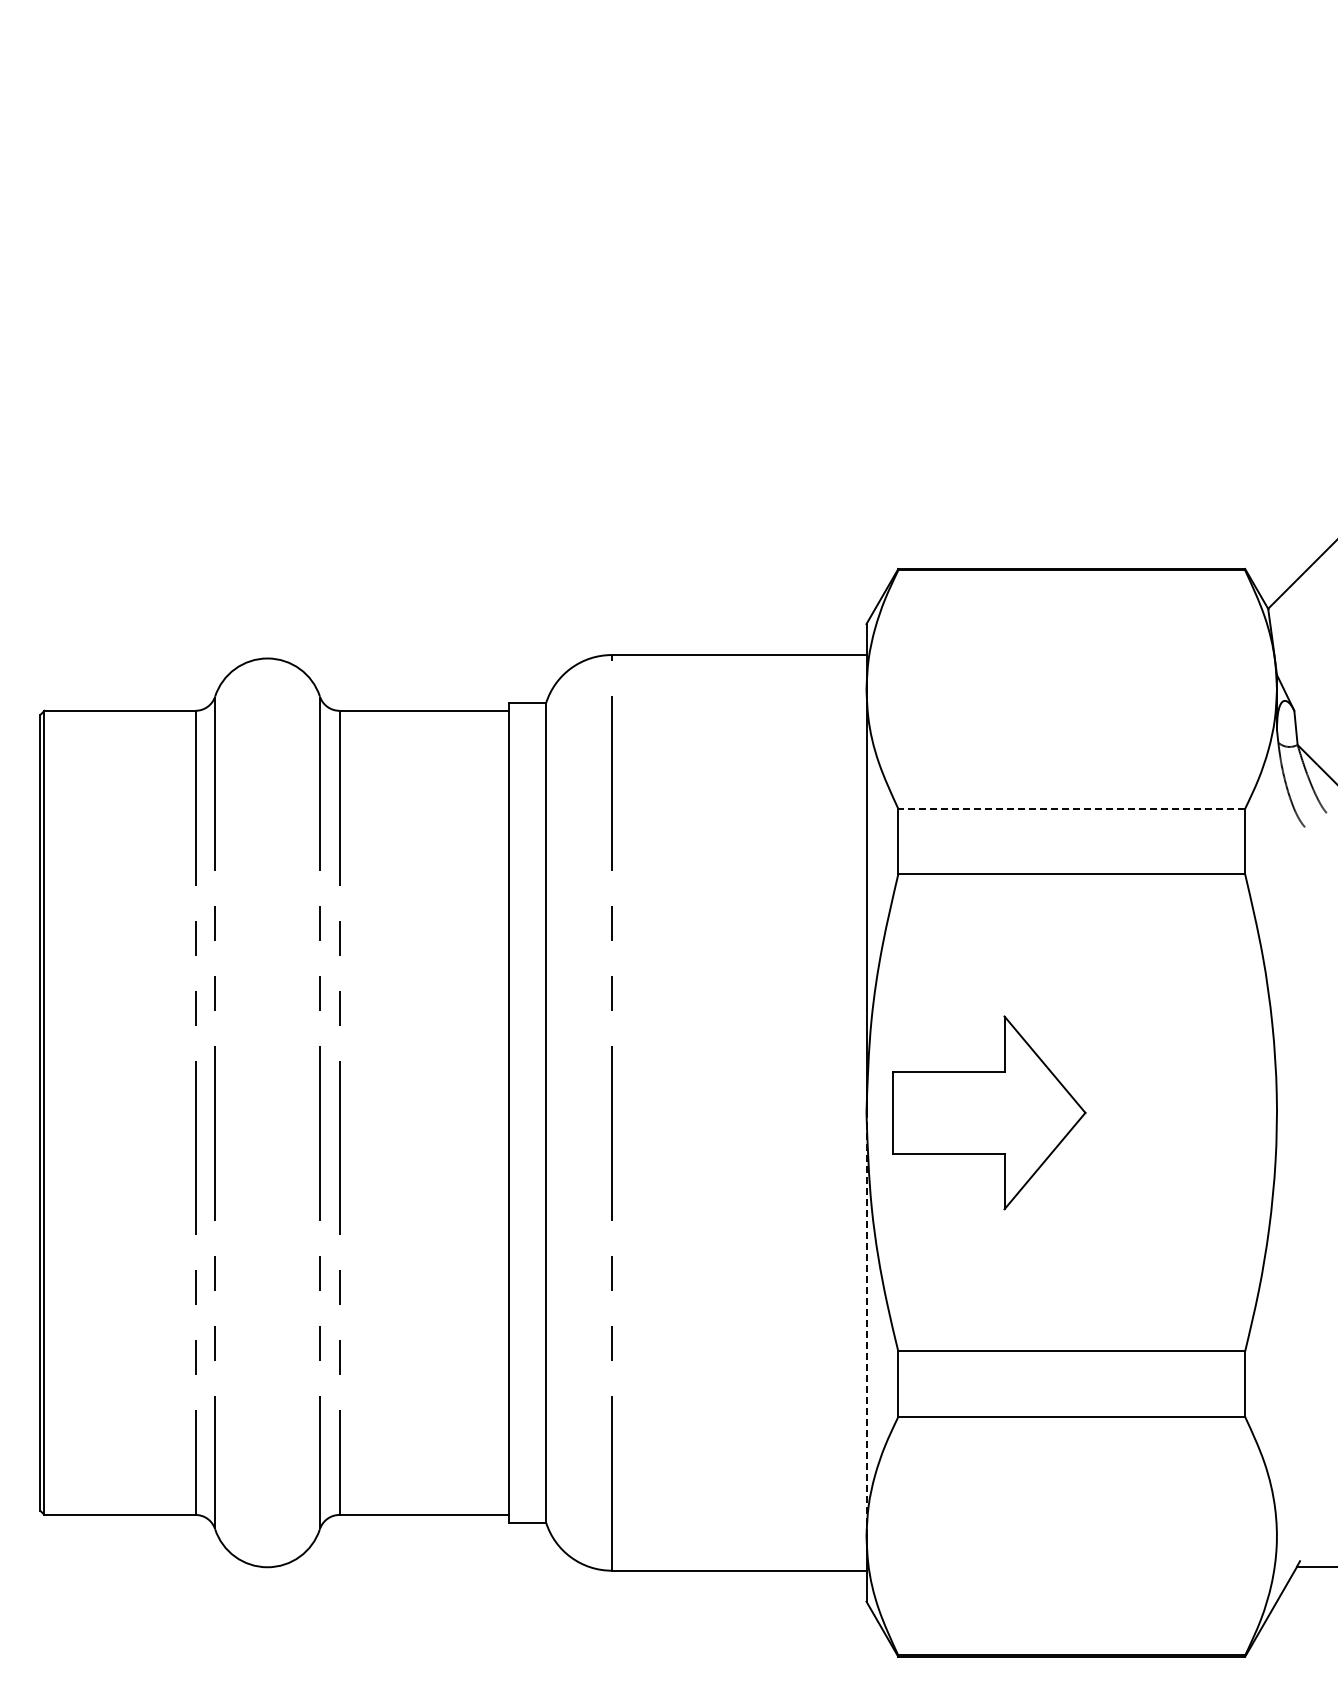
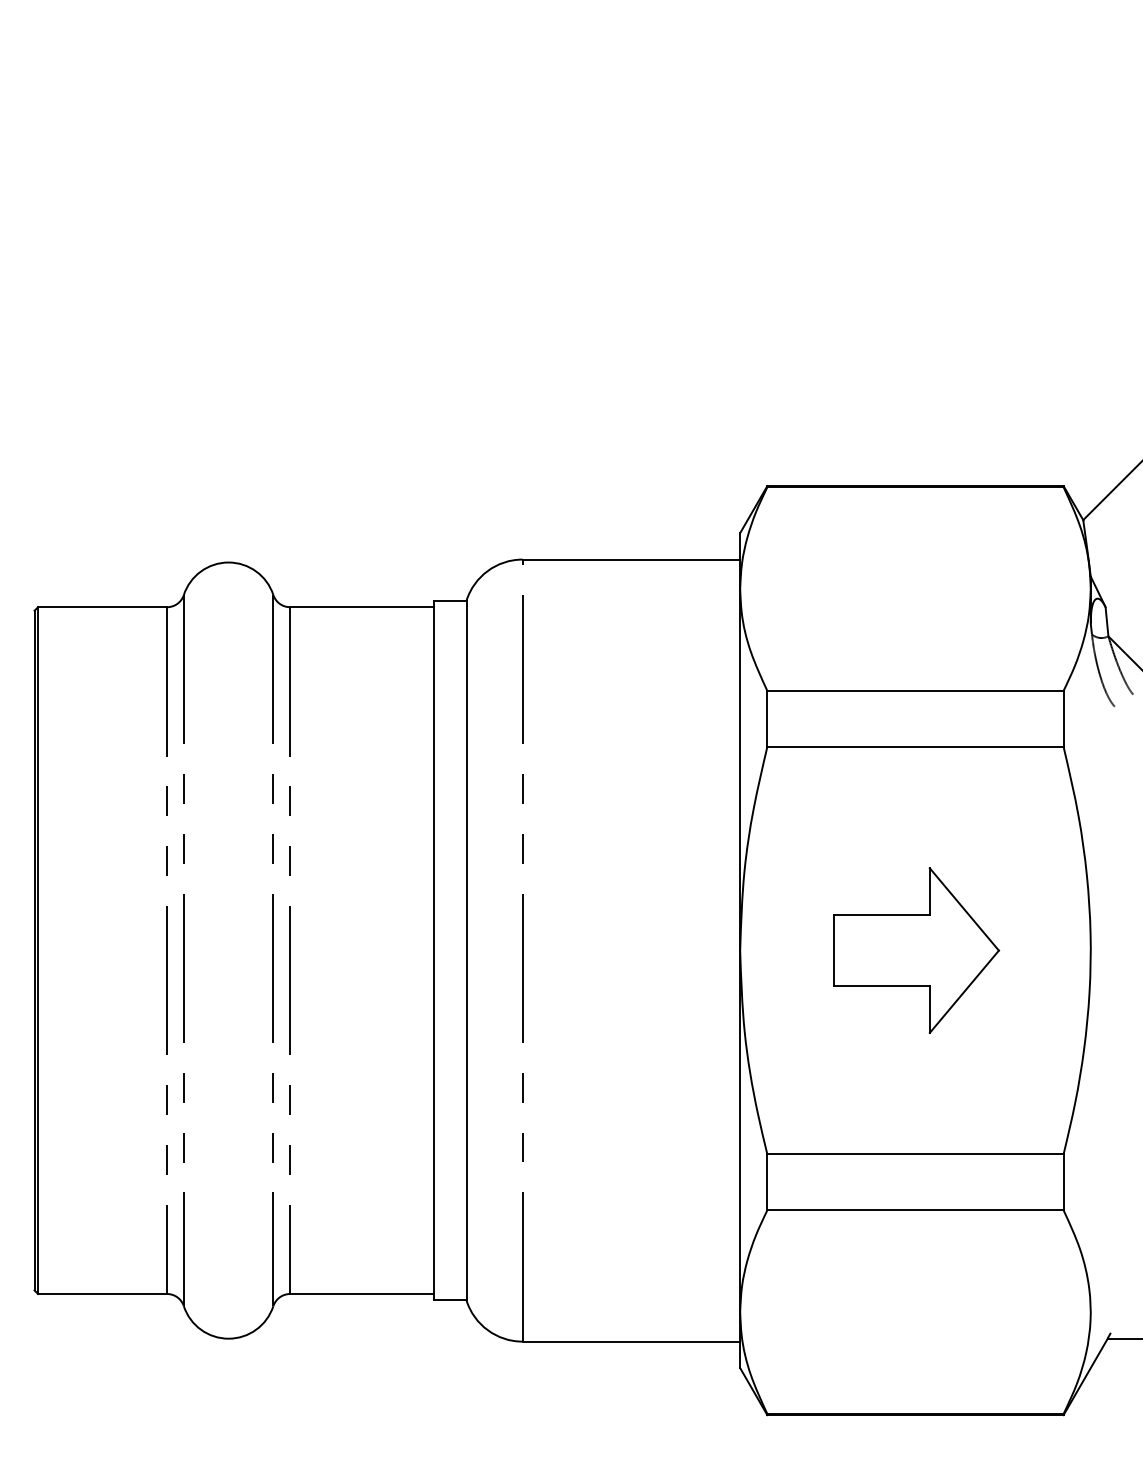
line: (1071, 808) -> (915, 690), dashed -> solid
part: (989, 1112) -> (916, 950), moved
line: (866, 1324) -> (740, 1131), dashed -> solid

